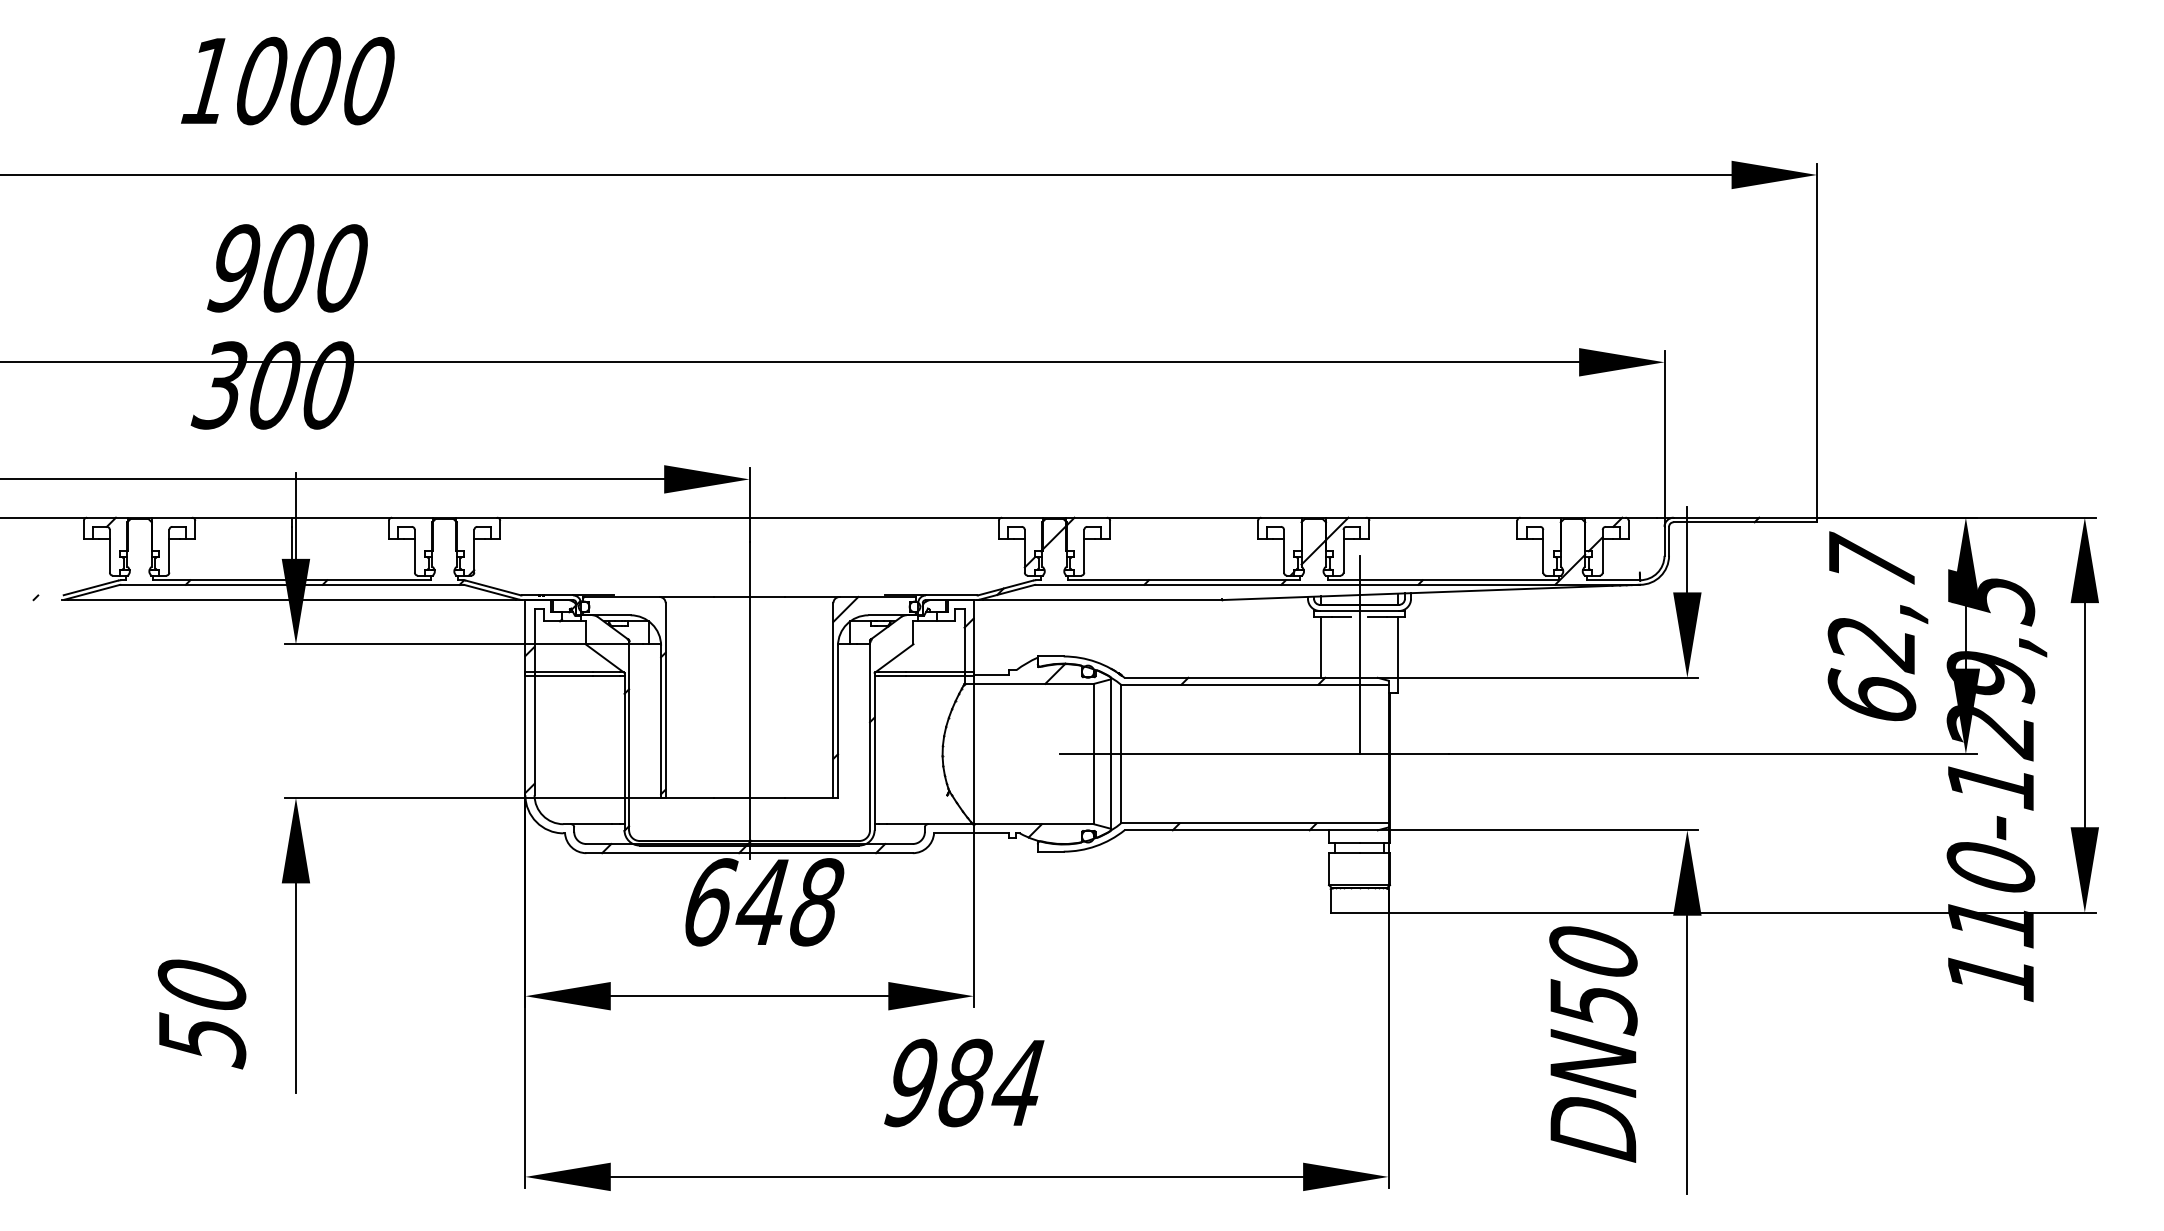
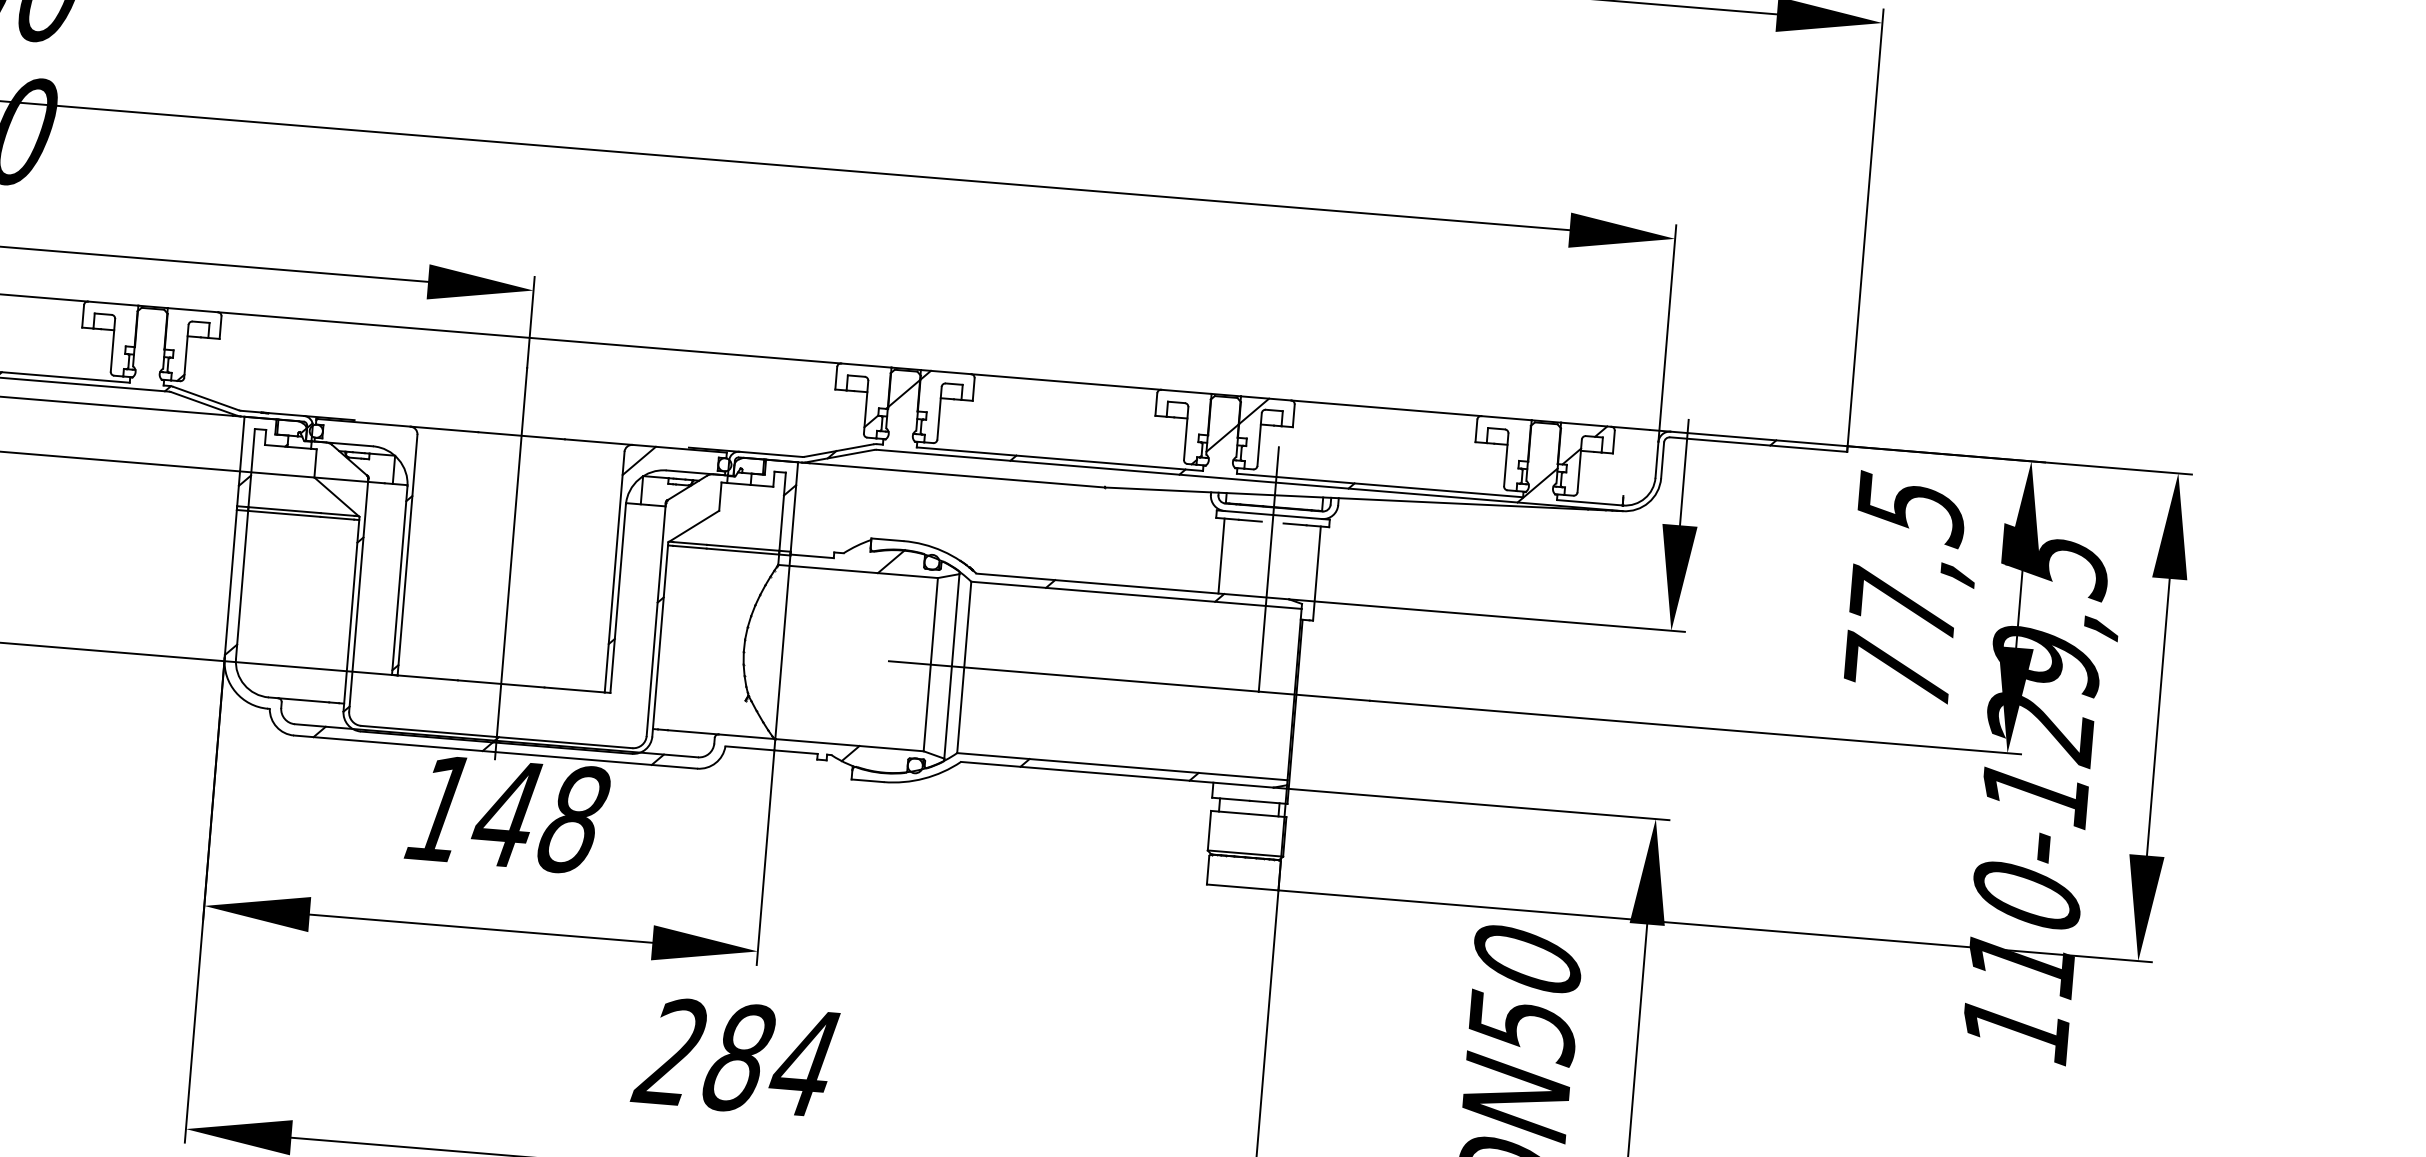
text: (1871, 626) -> (1903, 586), 62,7 -> 77,5
text: (710, 902) -> (442, 809), 648 -> 148
text: (908, 1082) -> (668, 1051), 984 -> 284

